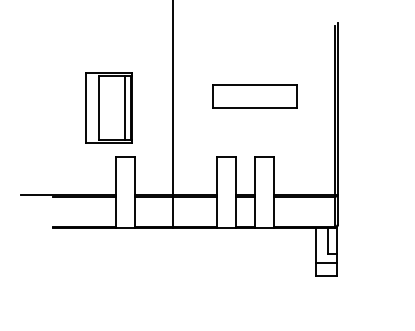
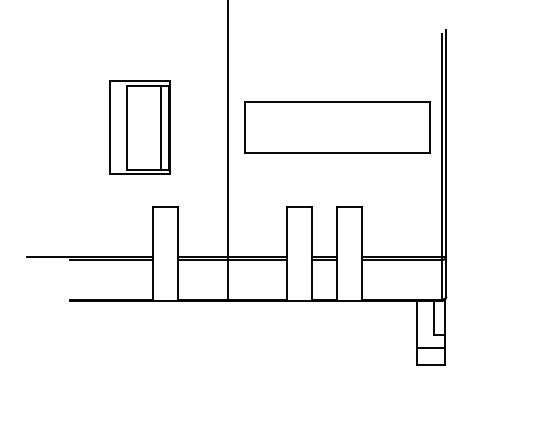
part: (254, 96) -> (336, 127), size x1.67
part: (108, 107) -> (139, 127), moved

